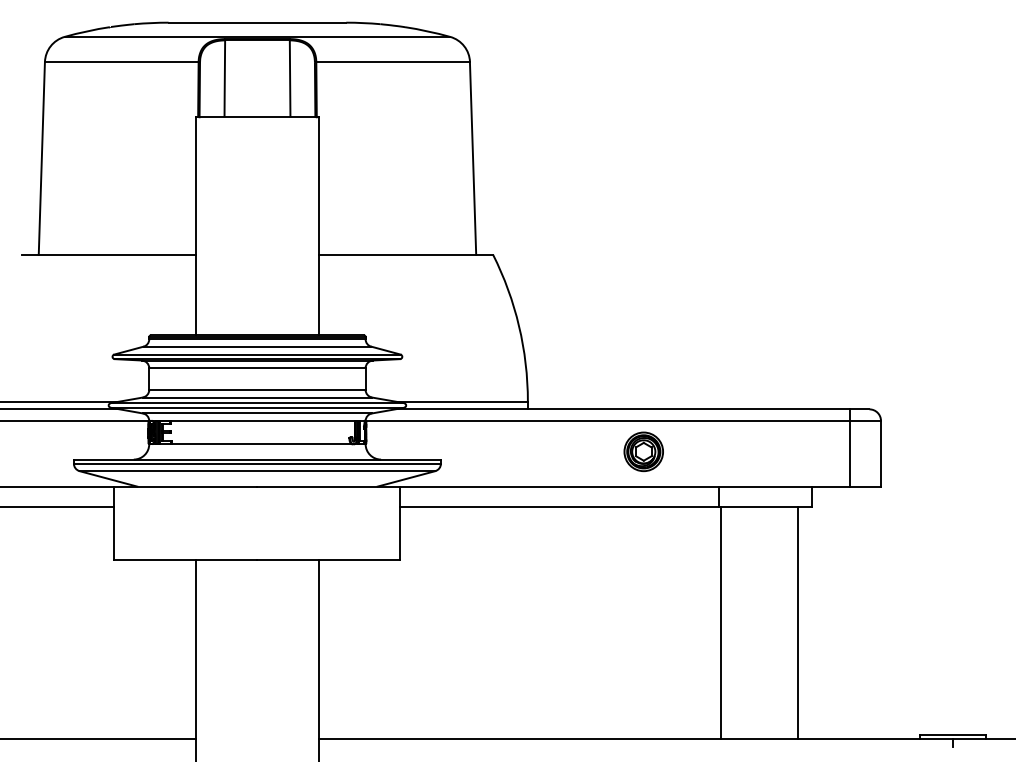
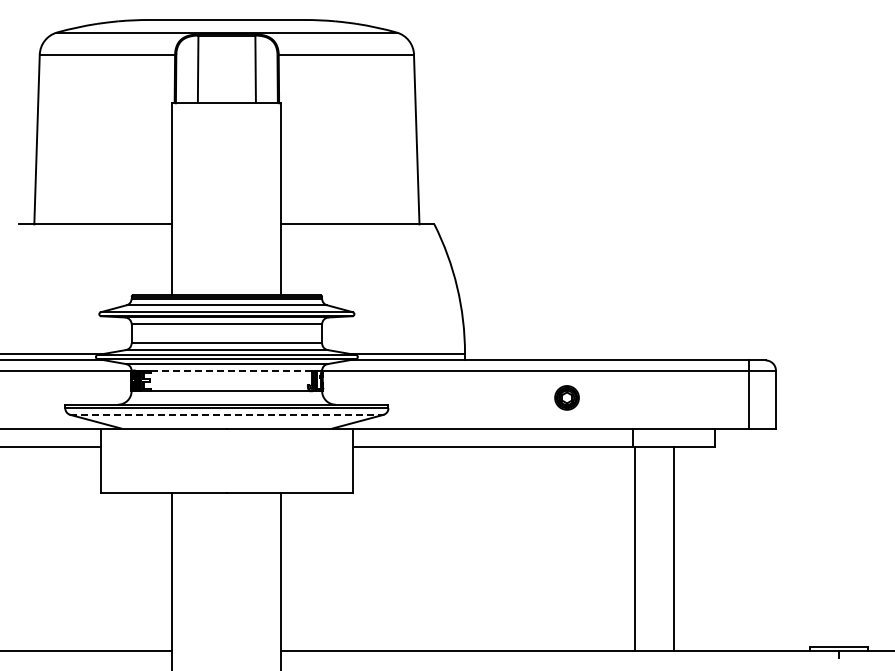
line: (262, 420) -> (231, 370), solid -> dashed
part: (643, 451) -> (566, 397), size x0.7
line: (257, 470) -> (226, 414), solid -> dashed
line: (798, 622) -> (674, 548), moved

